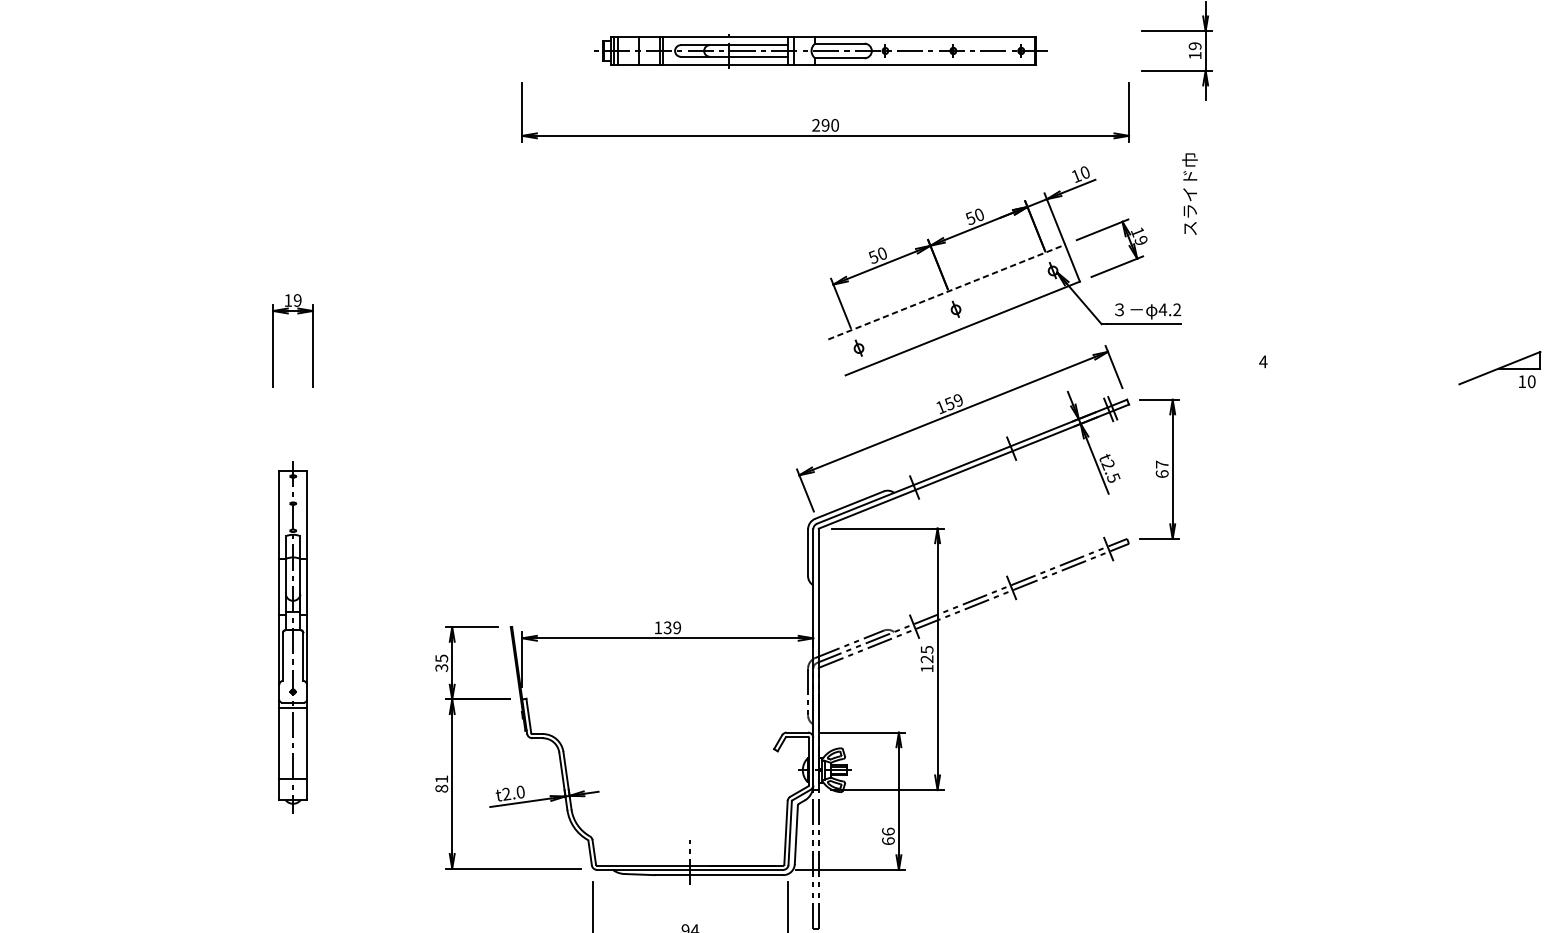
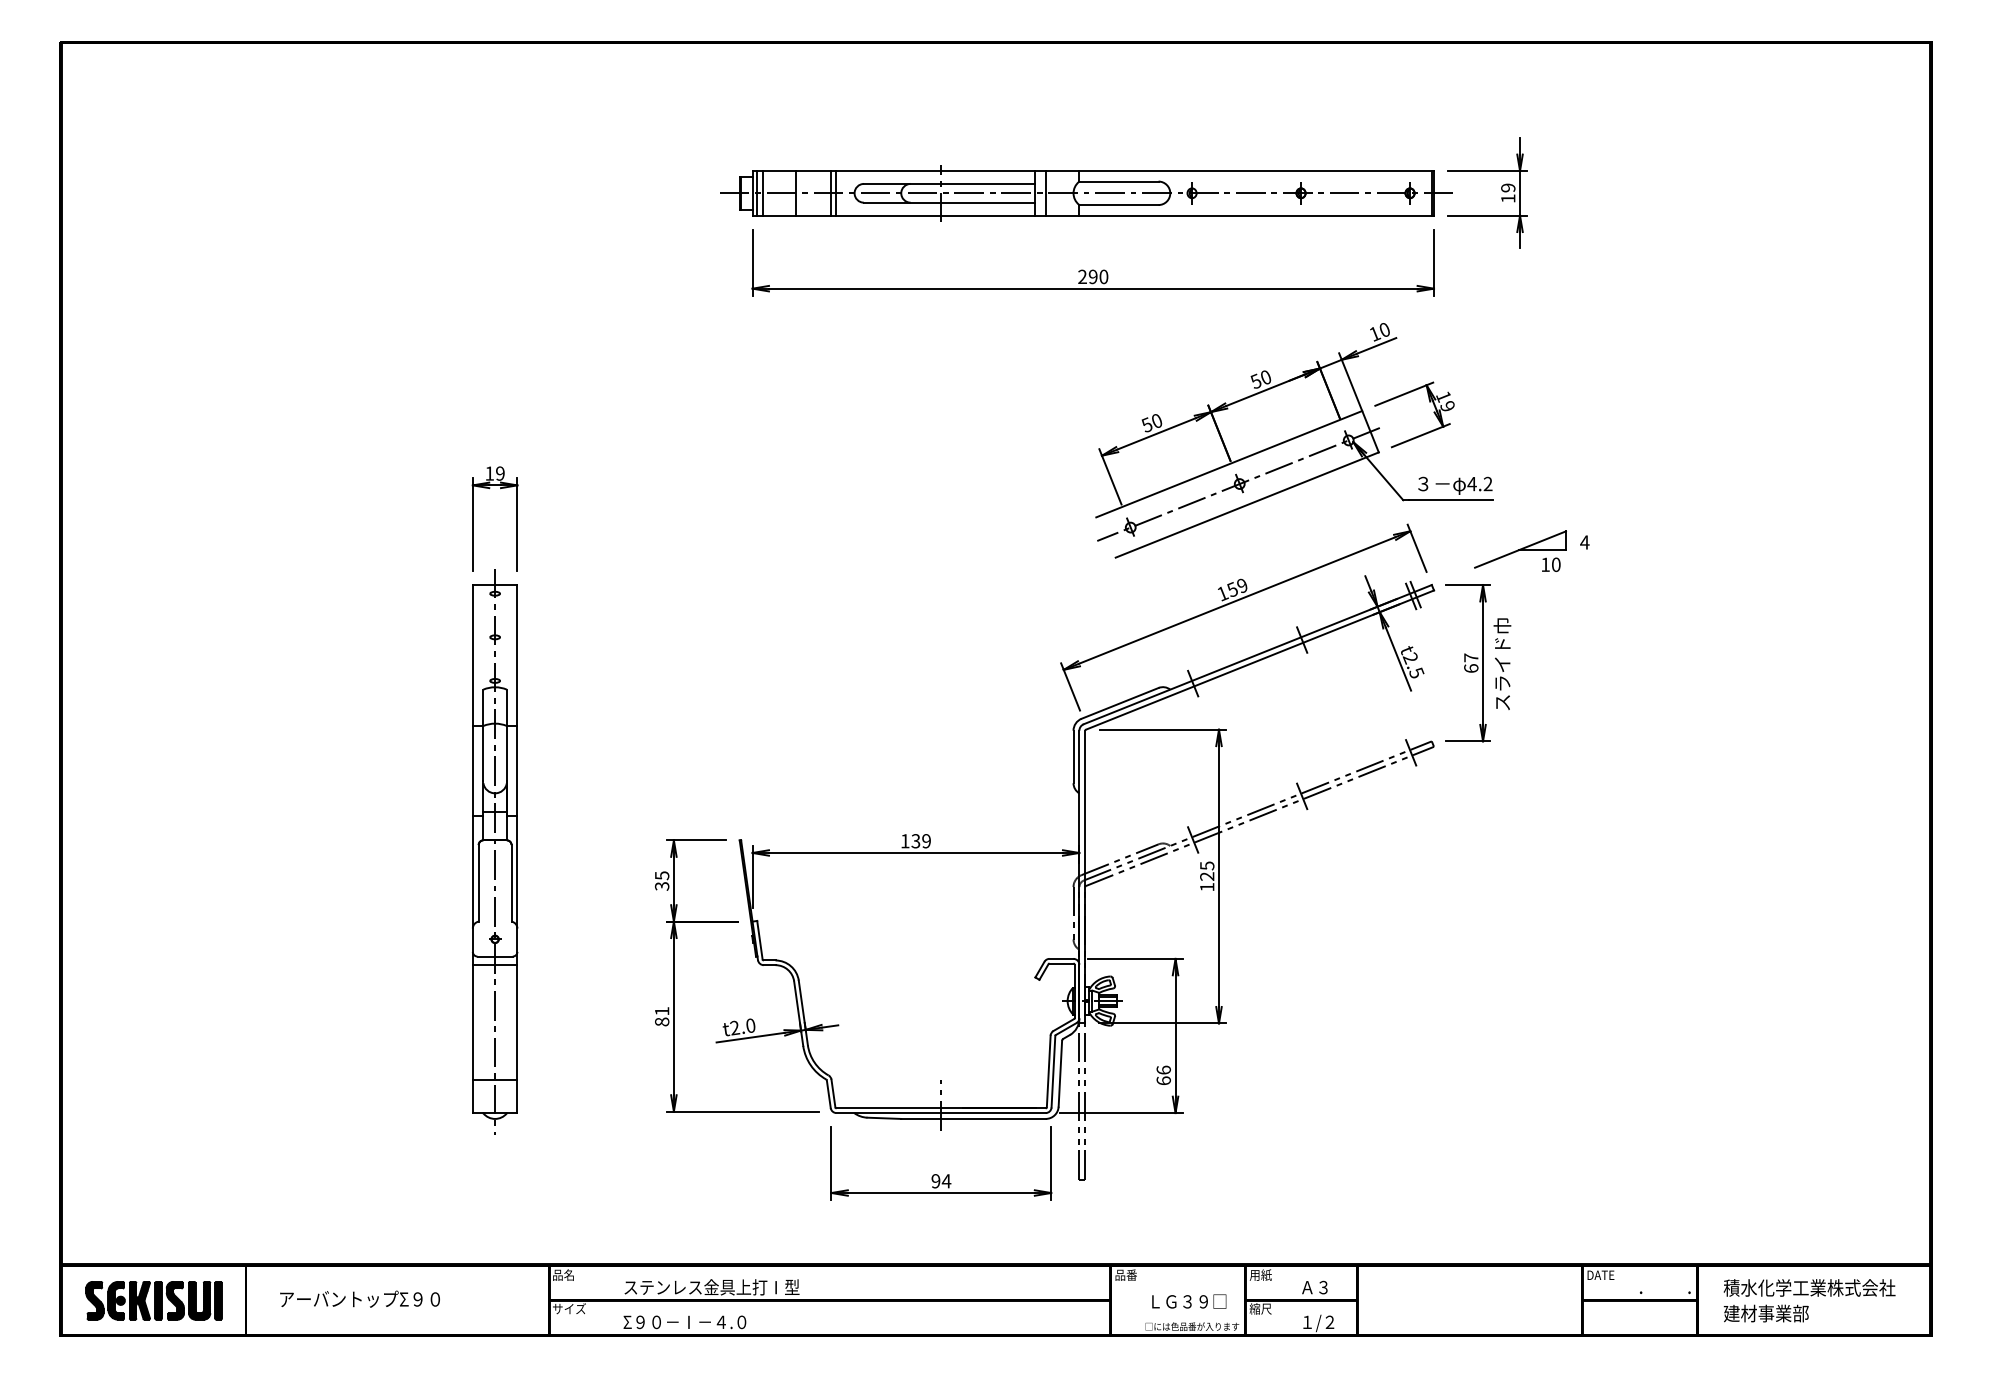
part: (819, 51) -> (1086, 193), size x1.43
text: (1190, 193) -> (1502, 663), moved
line: (946, 292) -> (1229, 464), dashed -> solid
line: (954, 310) -> (1238, 484), added
part: (1499, 368) -> (1520, 550), moved
part: (293, 636) -> (495, 851), size x1.43

